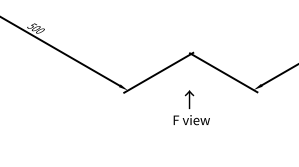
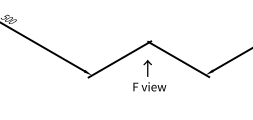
text: (191, 107) -> (149, 75), moved

